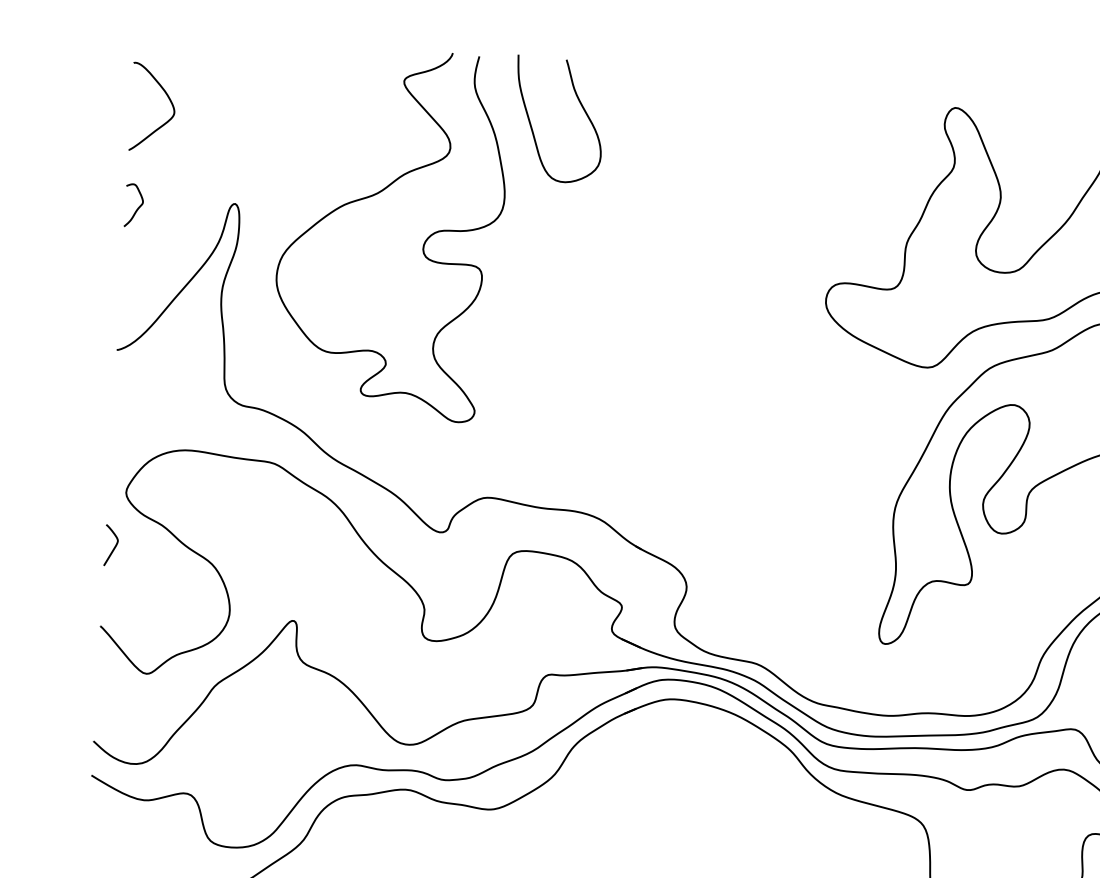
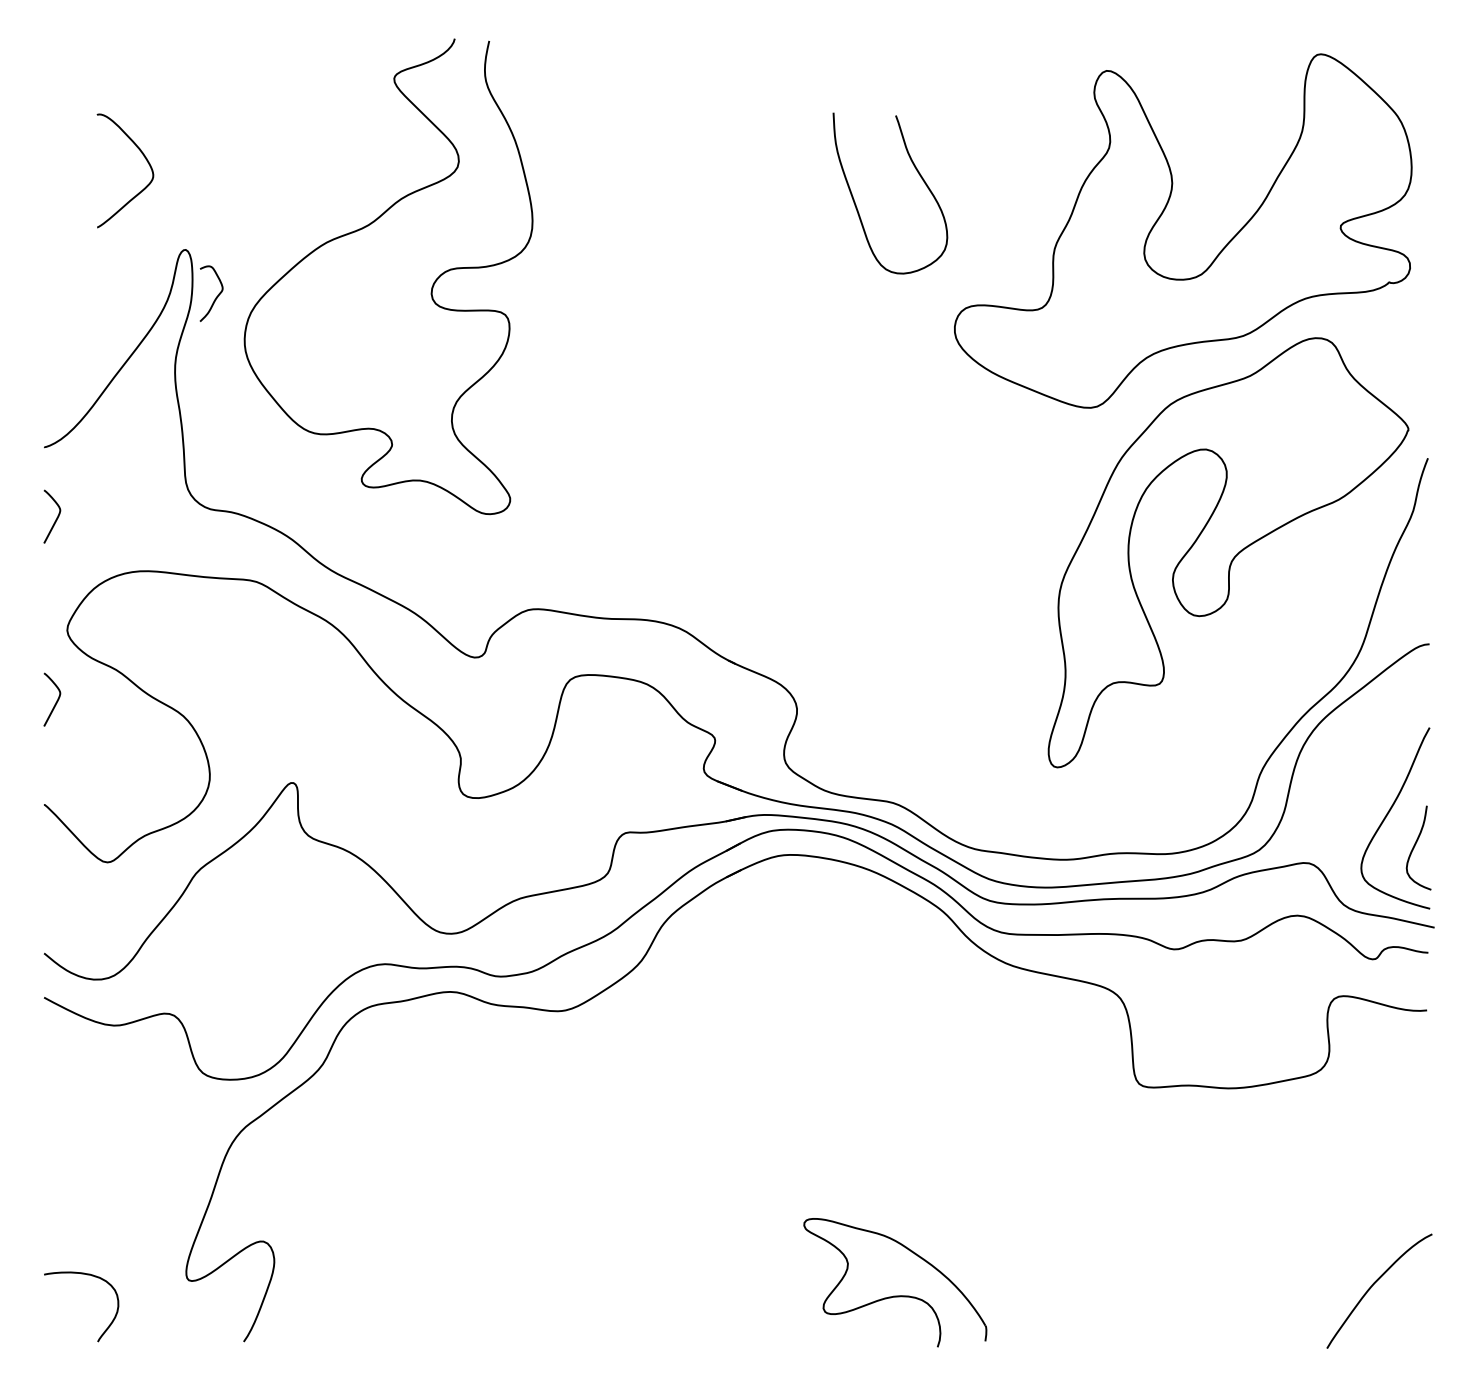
curve: (167, 97) -> (143, 156), moved
curve: (581, 106) -> (918, 174), moved
curve: (137, 208) -> (215, 297), moved
curve: (123, 404) -> (56, 517), added

